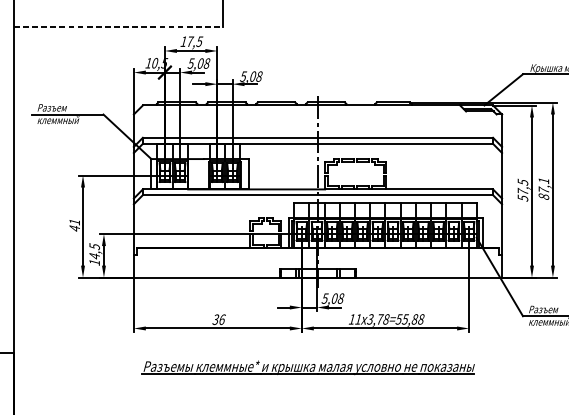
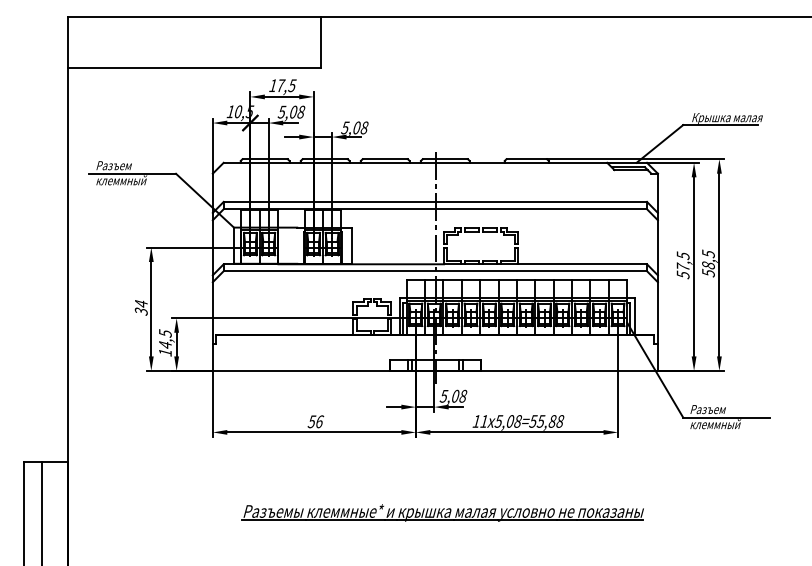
line: (118, 26) -> (194, 67), dashed -> solid
text: (543, 188) -> (708, 263), 87,1 -> 58,5
text: (74, 225) -> (140, 307), 41 -> 34
text: (216, 319) -> (312, 421), 36 -> 56
text: (375, 319) -> (505, 421), 3,78=55,88 -> 5,08=55,88
part: (308, 367) -> (442, 512), moved

